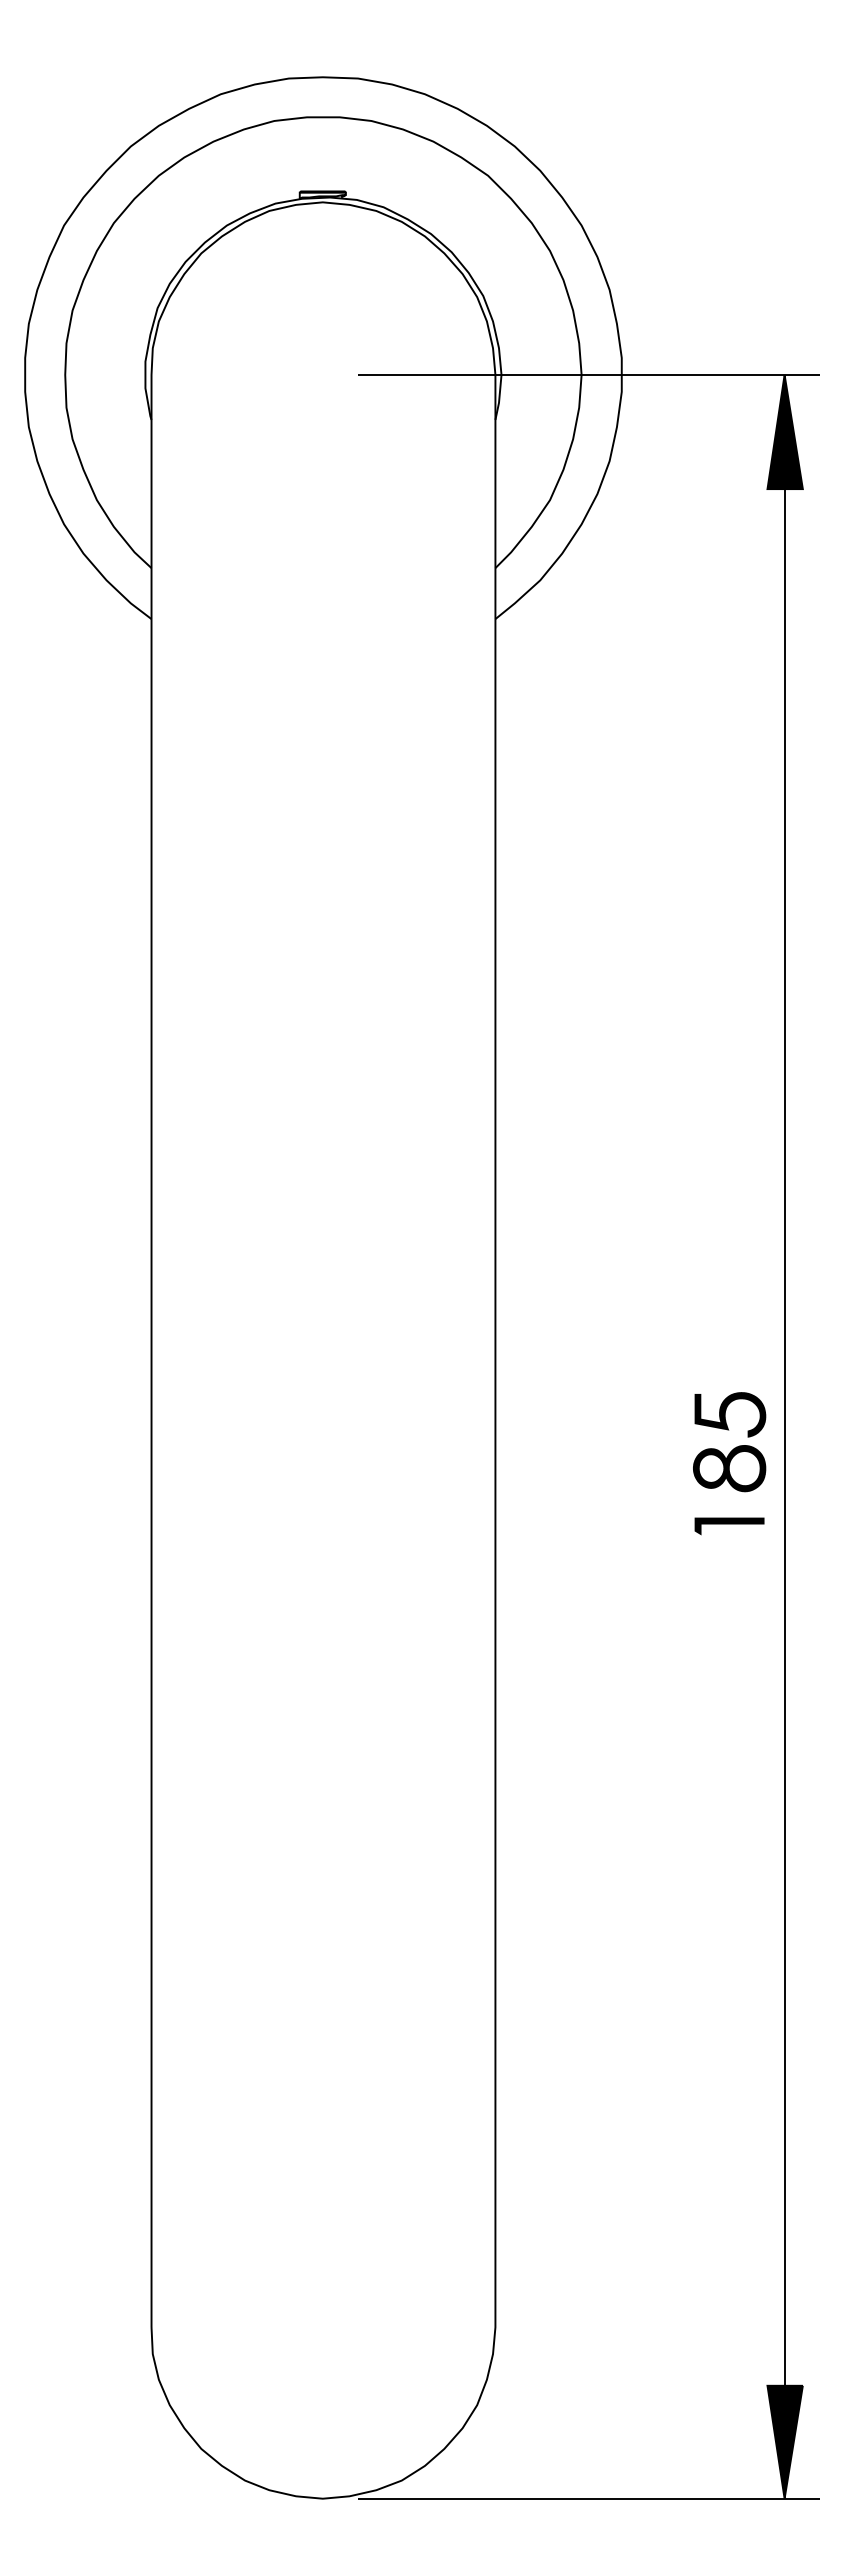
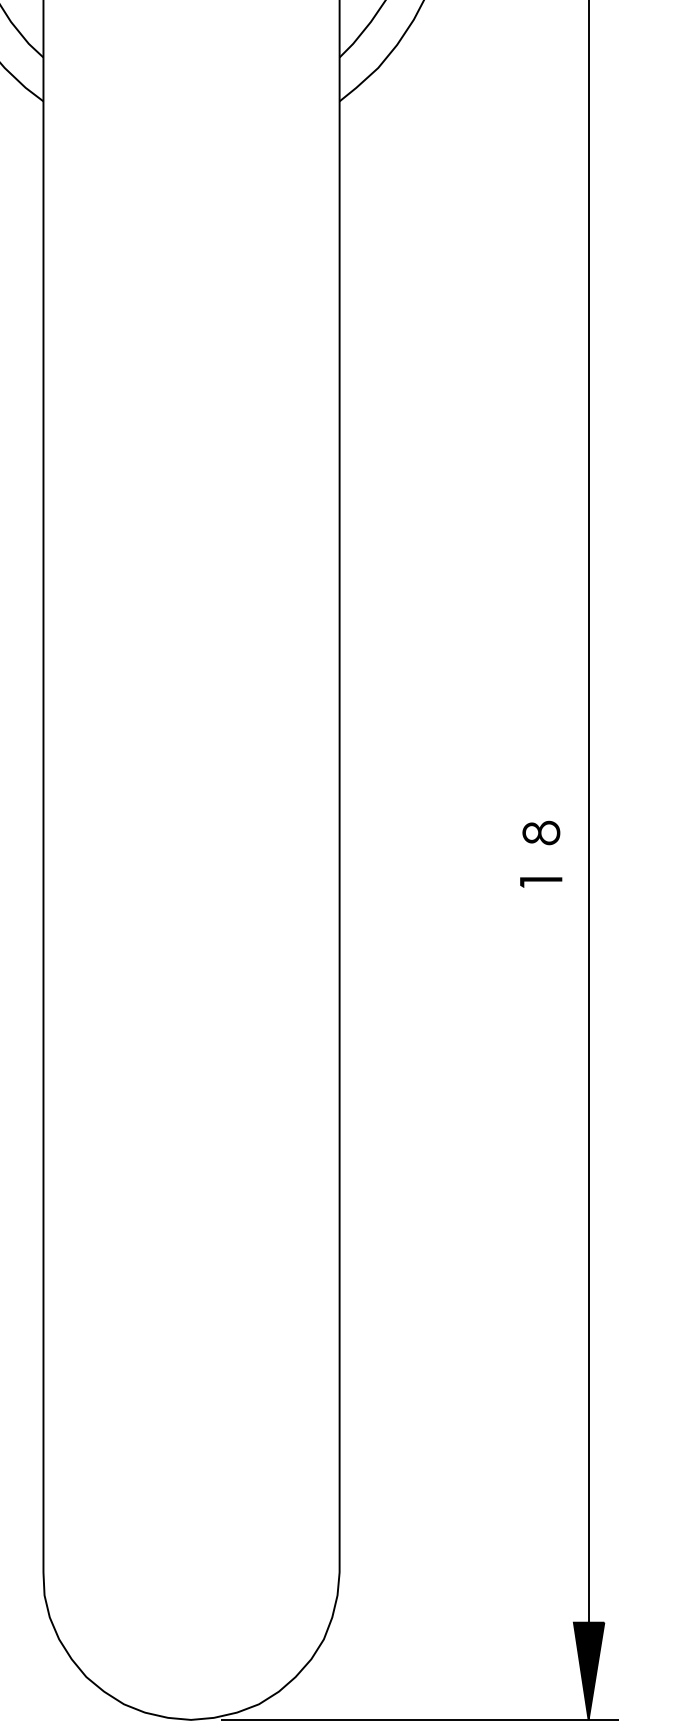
fill: (730, 1414) -> (542, 786), removed
part: (729, 1468) -> (541, 832), size x0.6
part: (729, 1526) -> (541, 882), size x0.7

